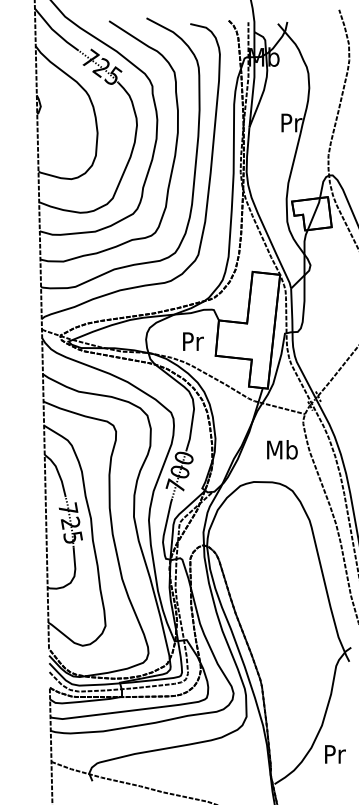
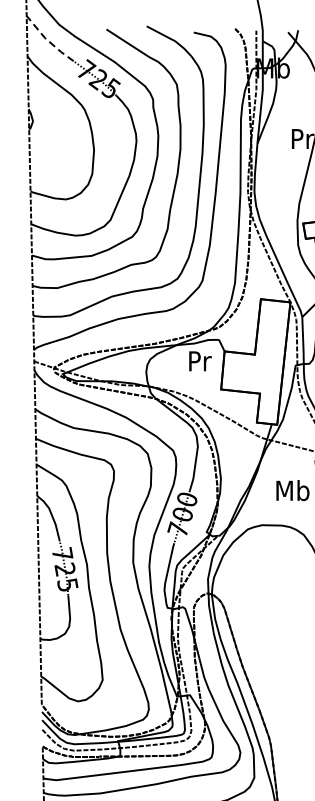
line: (55, 31) -> (48, 40), solid -> dashed
text: (193, 341) -> (200, 361), moved

